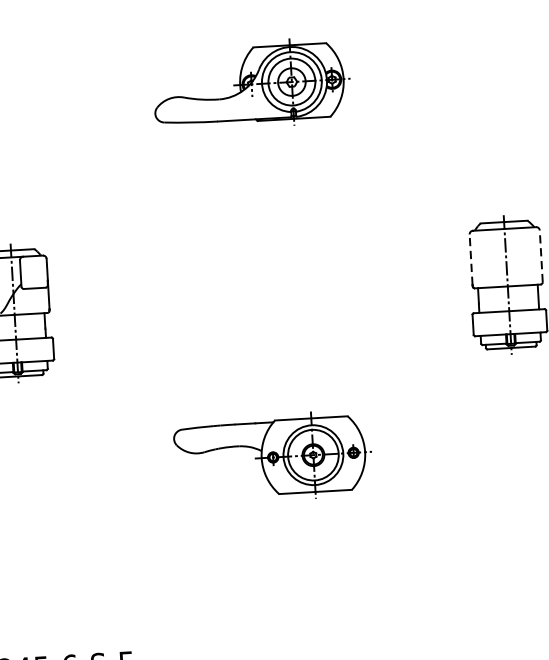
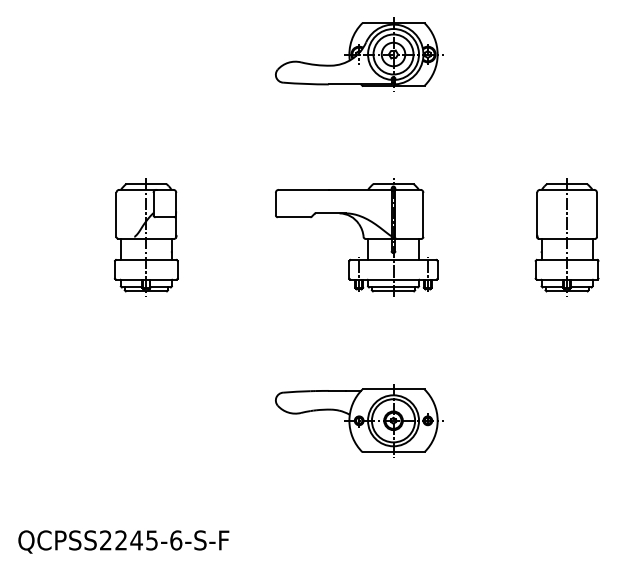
line: (541, 255) -> (597, 214), dashed -> solid
line: (471, 259) -> (537, 214), dashed -> solid
part: (260, 299) -> (356, 237), added
part: (273, 457) -> (359, 420), moved

